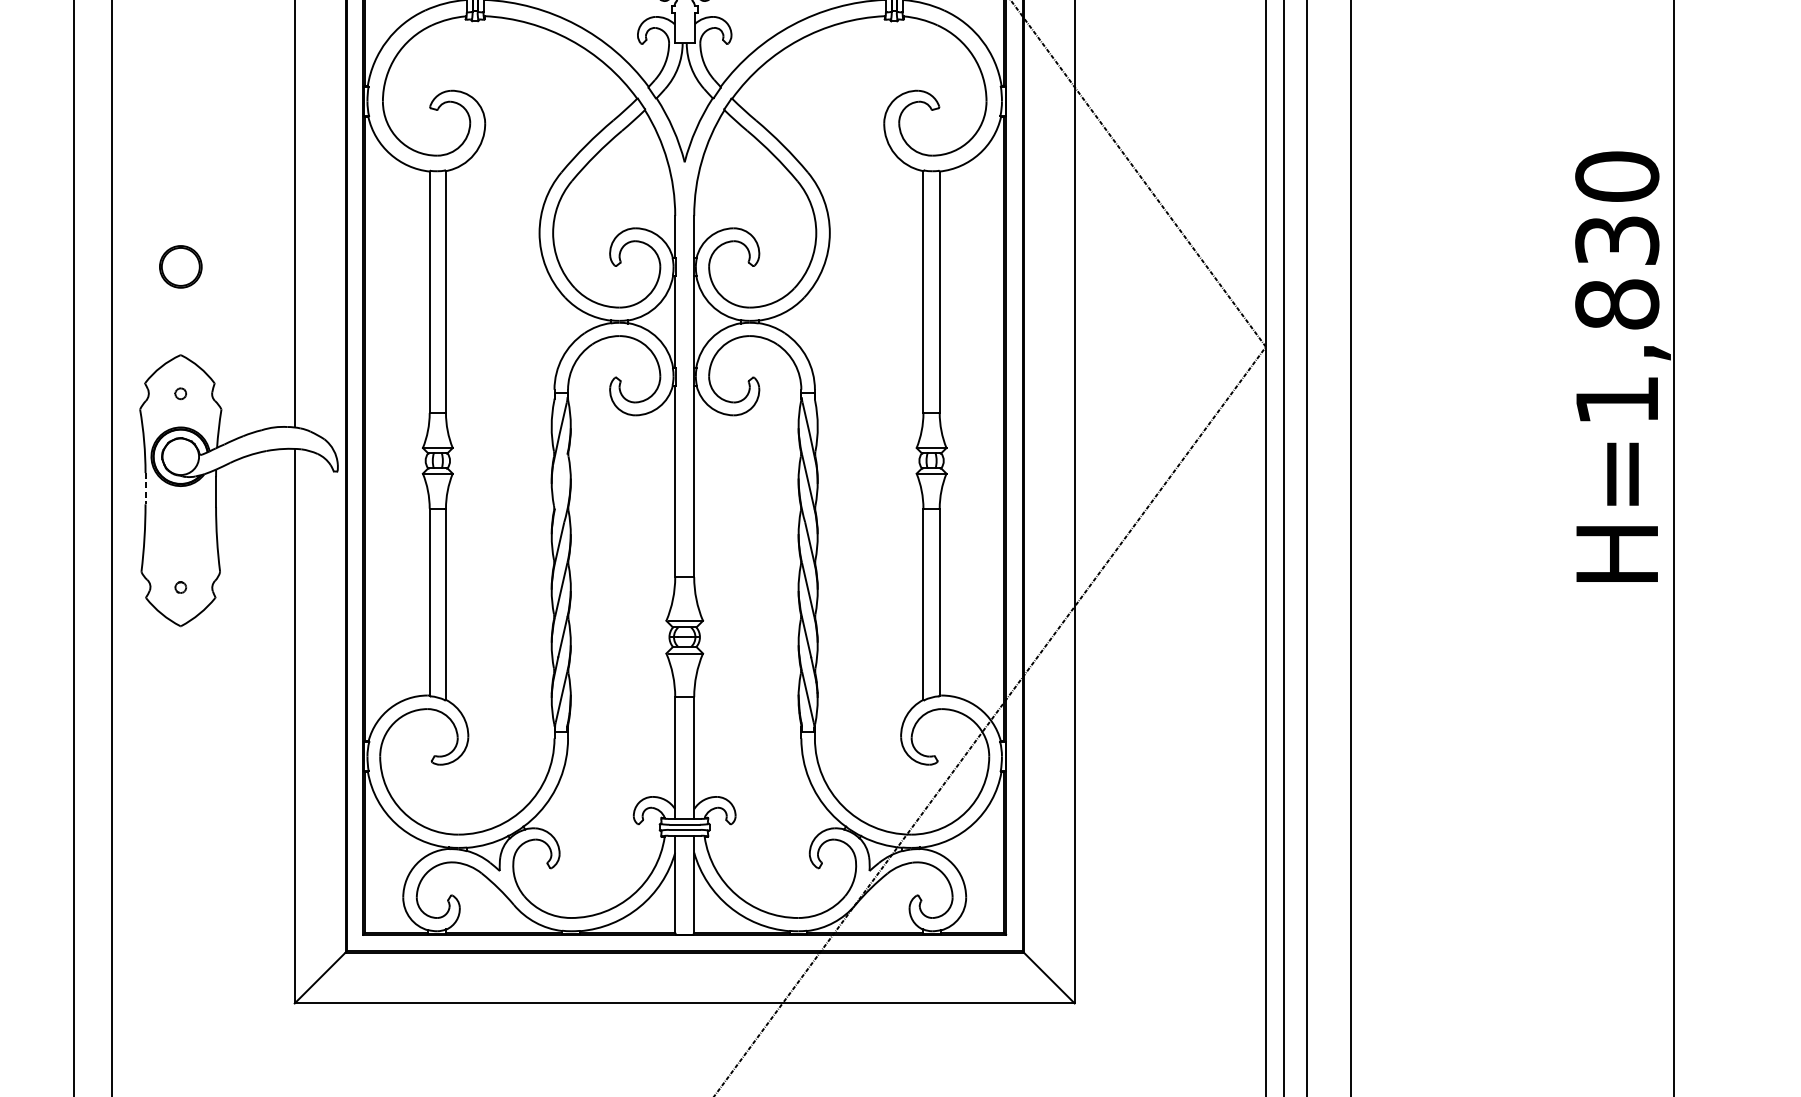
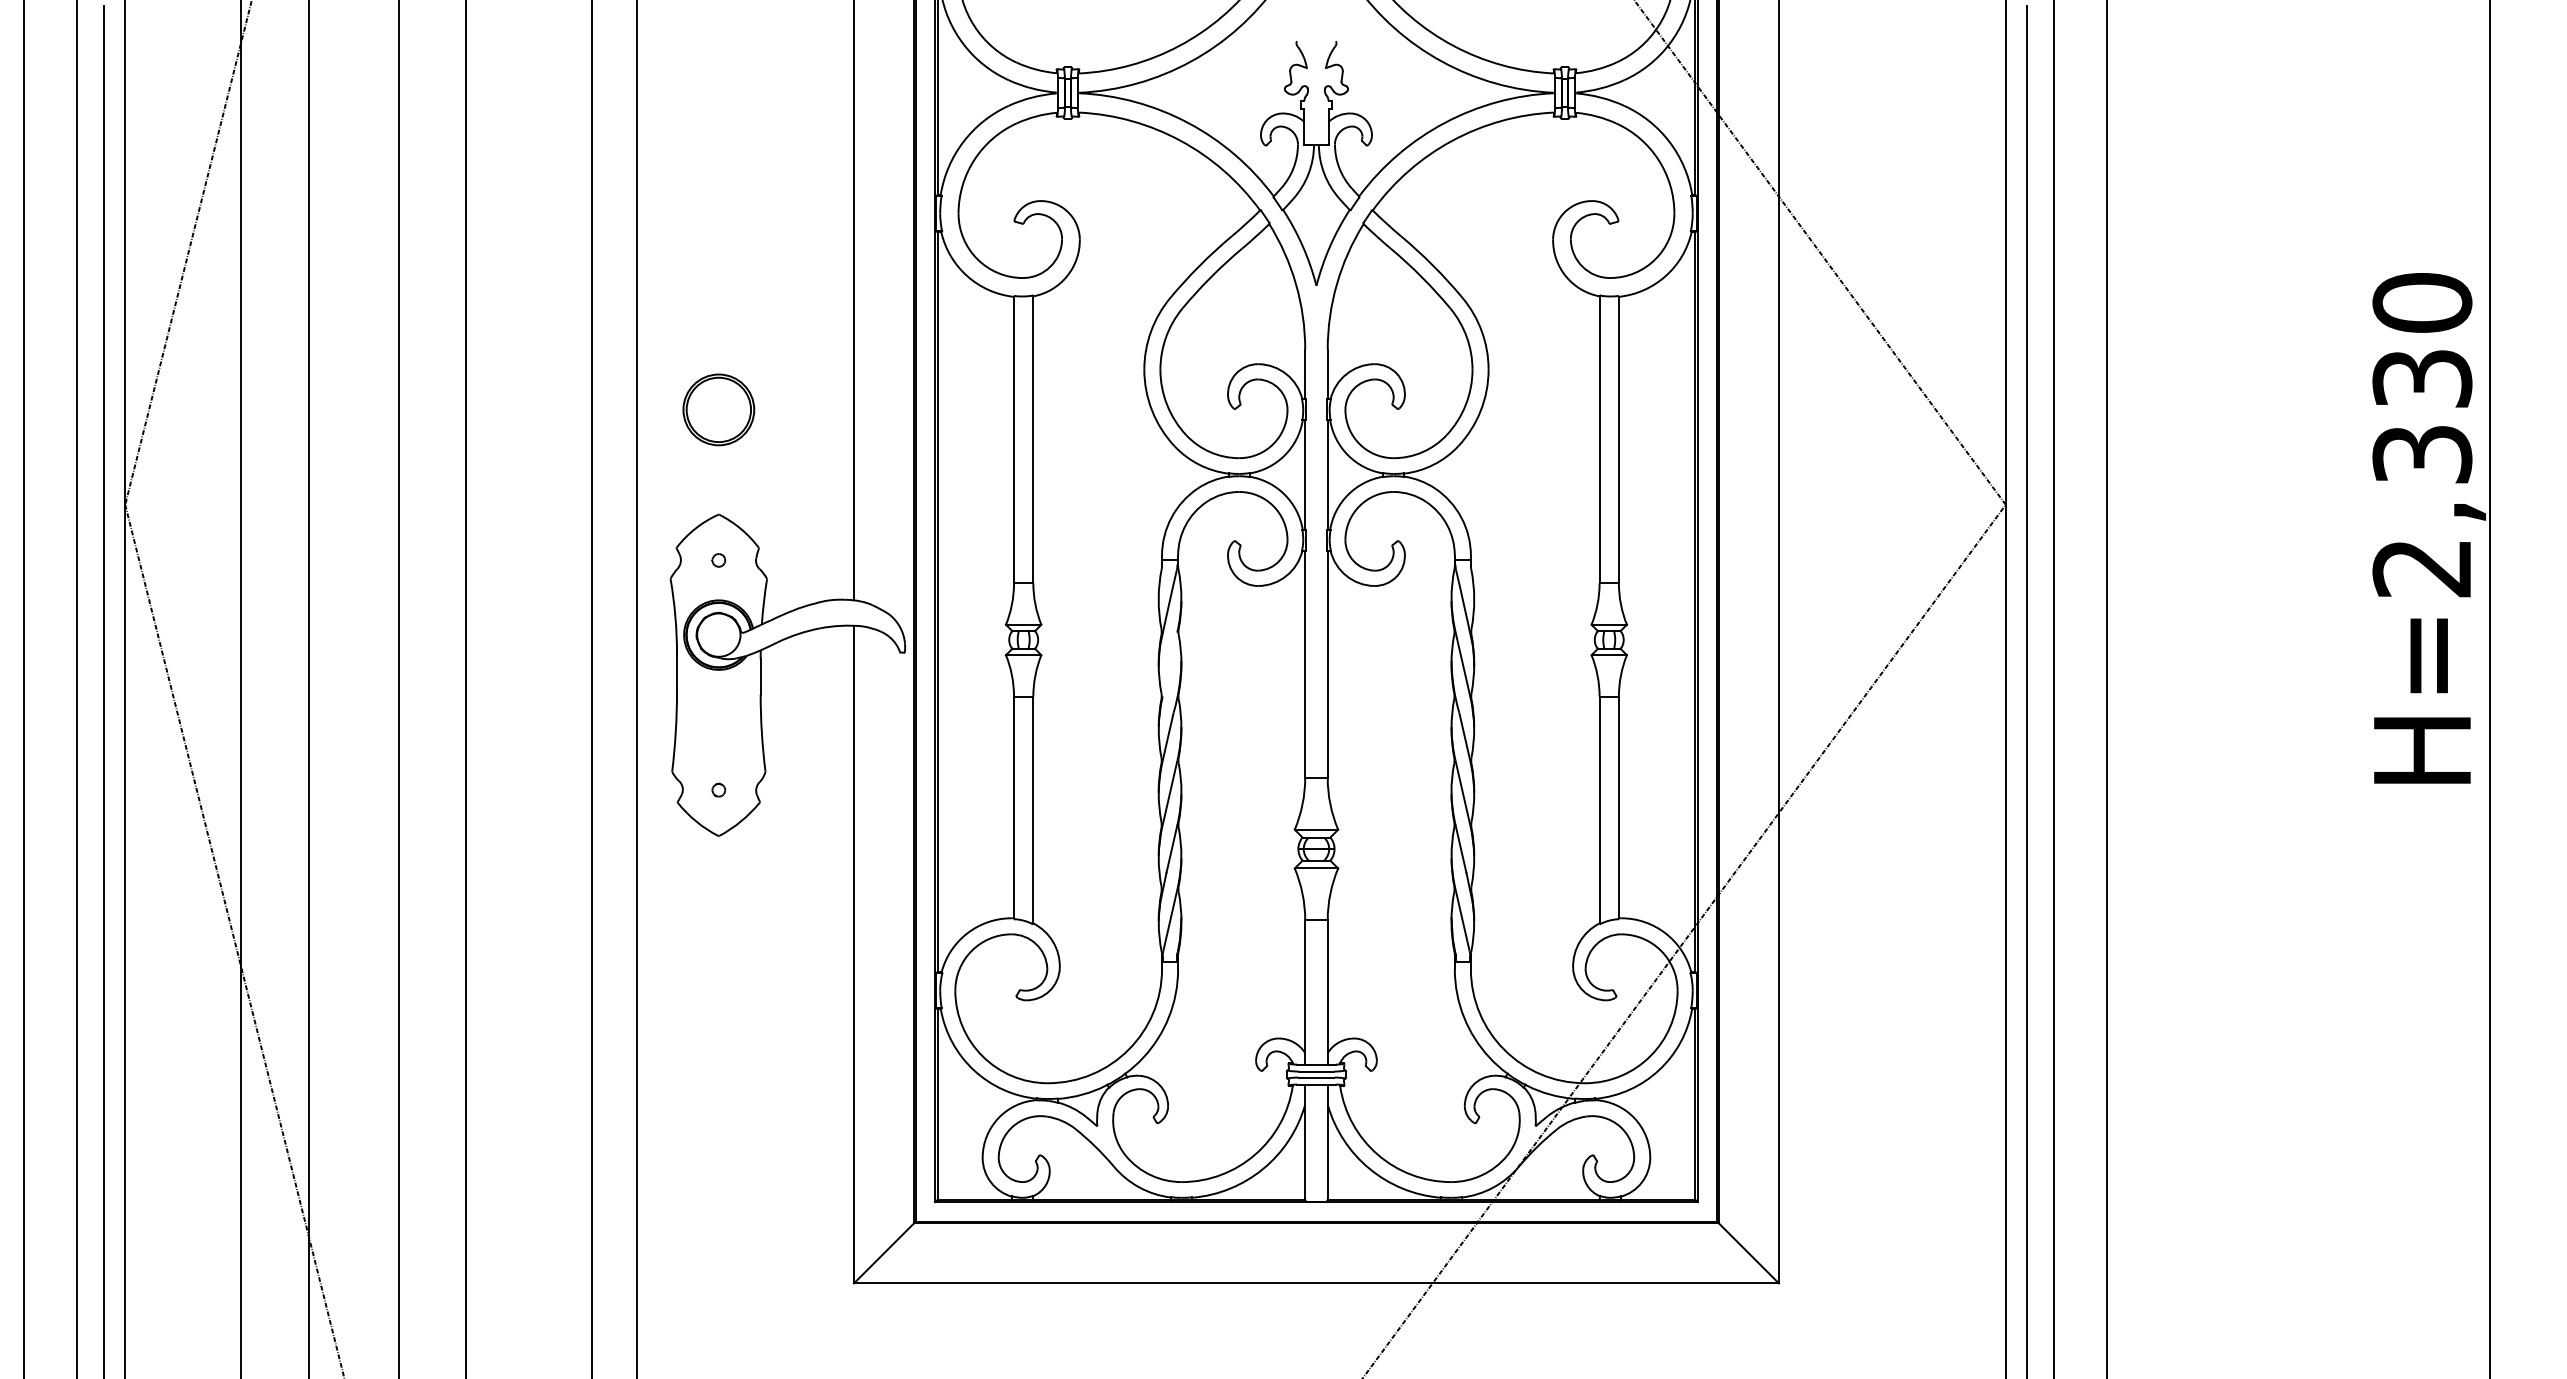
part: (180, 266) -> (718, 409), size x1.43
text: (1617, 351) -> (2422, 510), H=1,830 -> H=2,330
line: (145, 489) -> (677, 673), dashed -> solid

